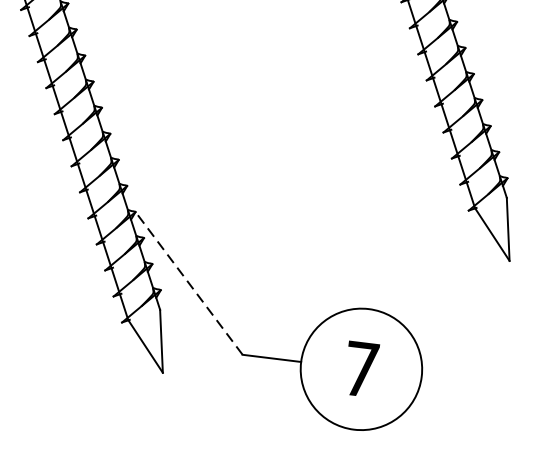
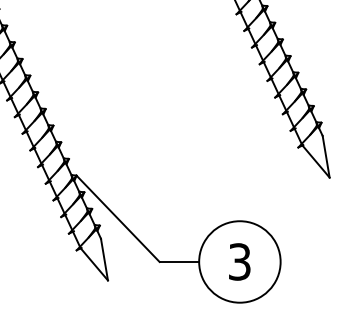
line: (189, 282) -> (118, 218), dashed -> solid
text: (360, 368) -> (239, 261), 7 -> 3

